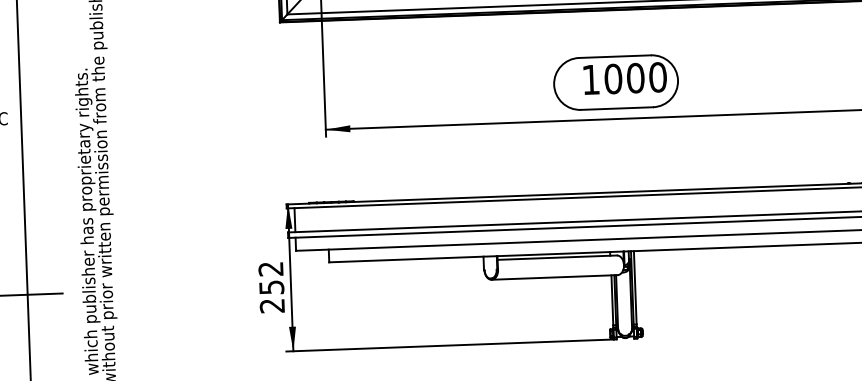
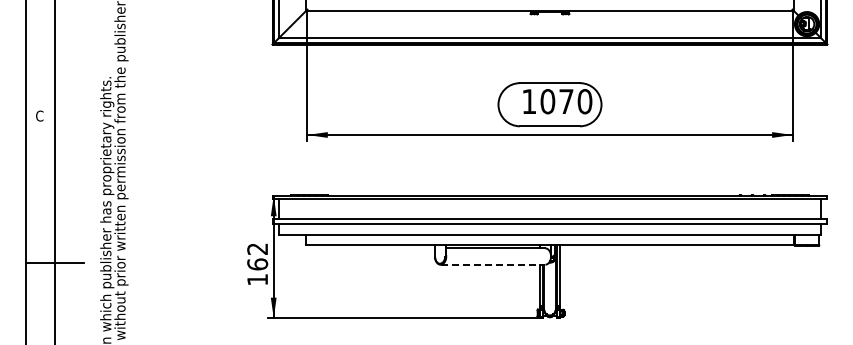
text: (635, 78) -> (566, 101), 1000 -> 1070
line: (555, 277) -> (493, 264), solid -> dashed
text: (271, 295) -> (257, 271), 252 -> 162

